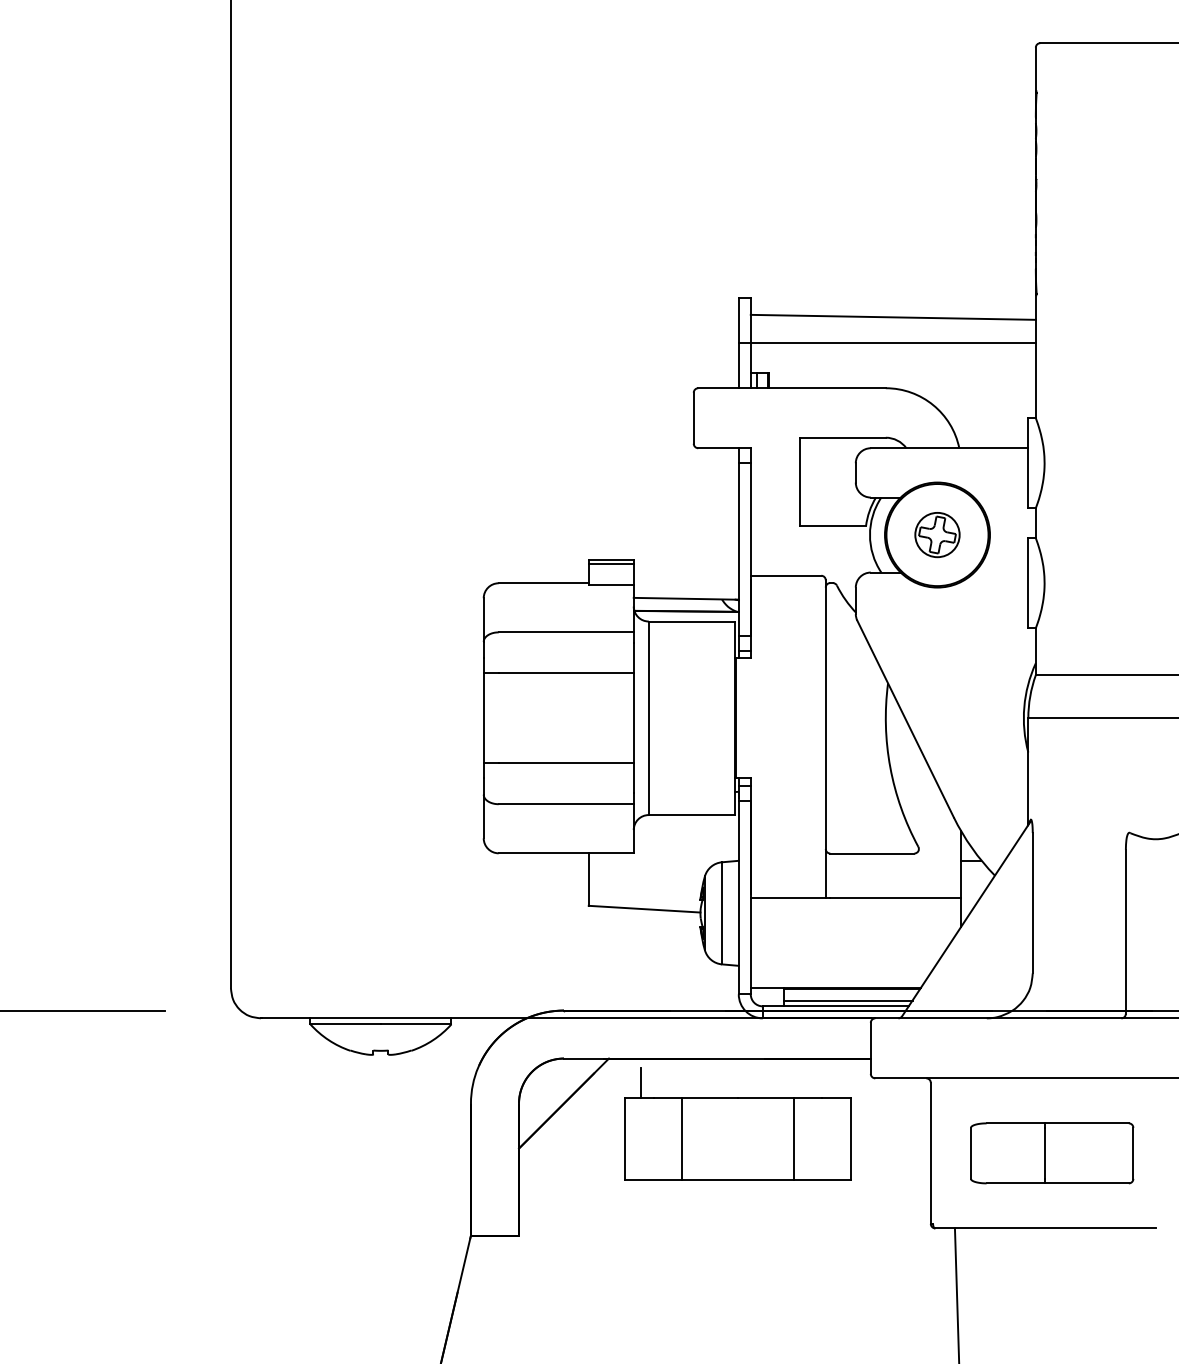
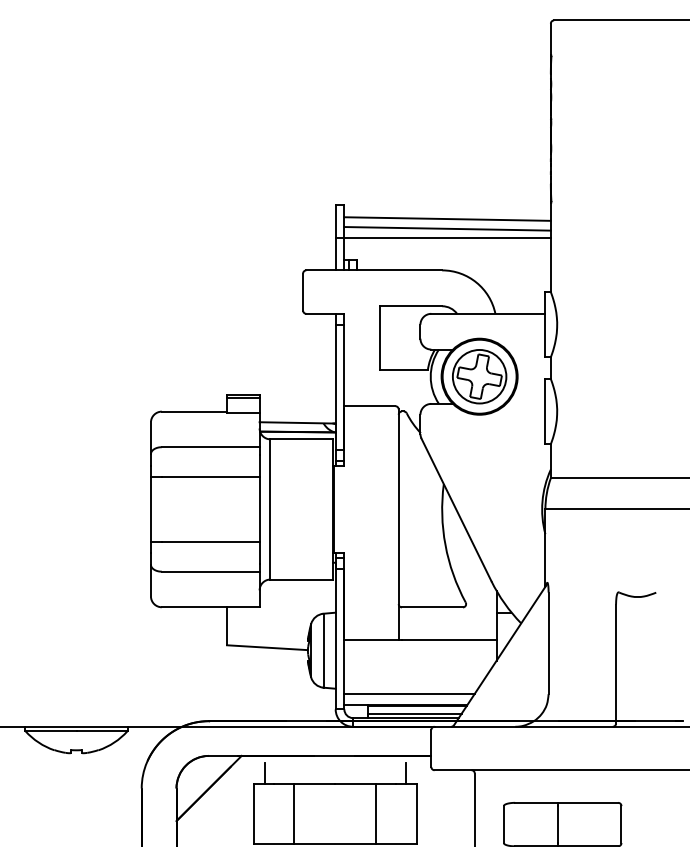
line: (892, 330) -> (447, 228), added
part: (937, 534) -> (479, 376), size x1.67
line: (840, 973) -> (409, 694), added
line: (835, 1082) -> (405, 773), added

